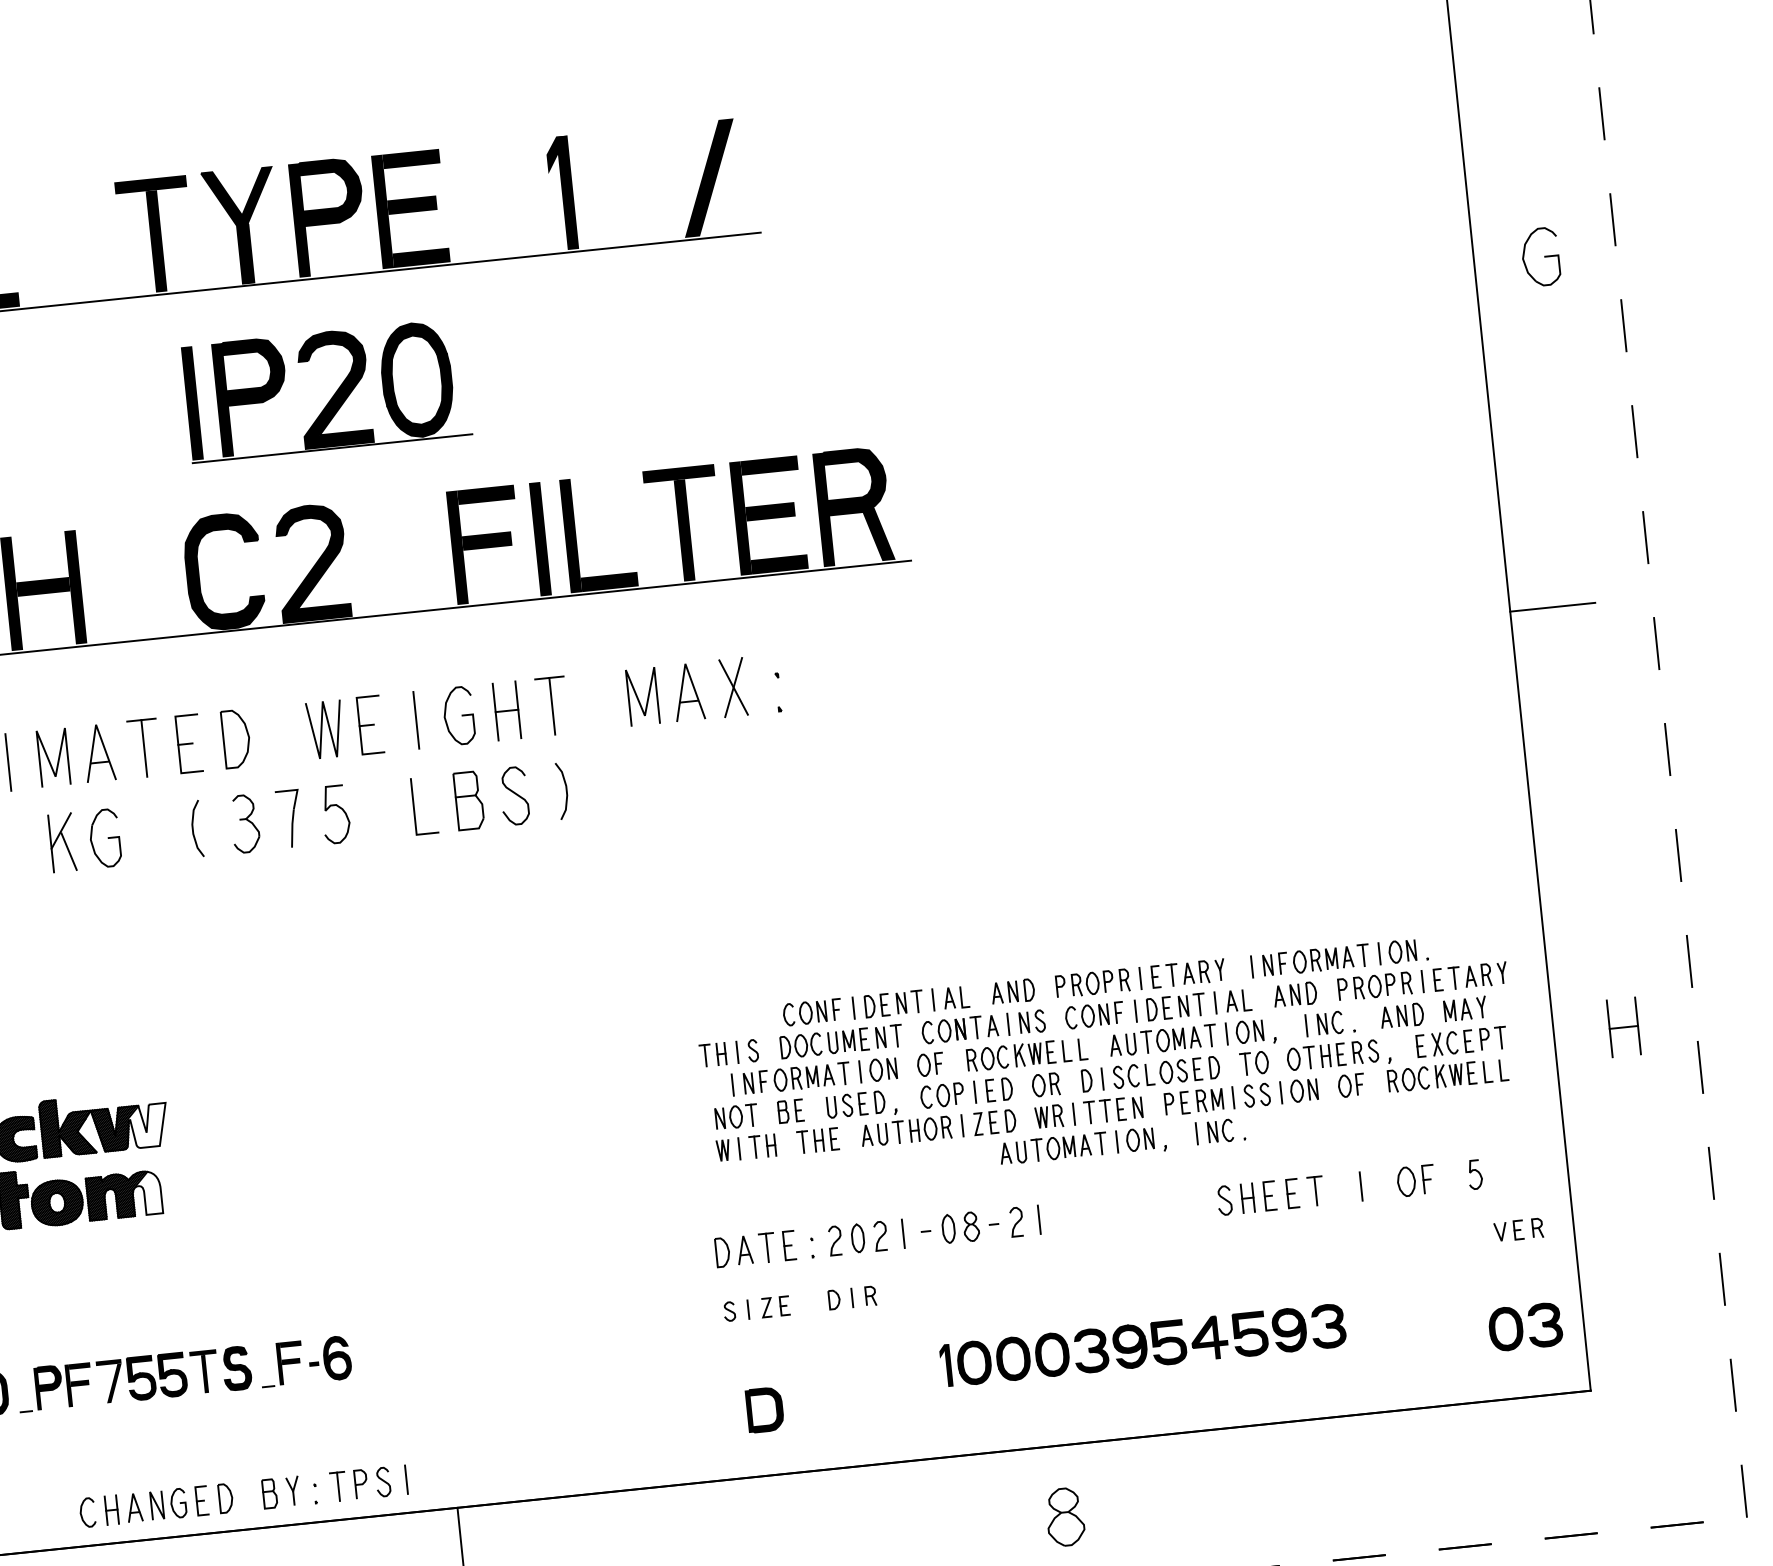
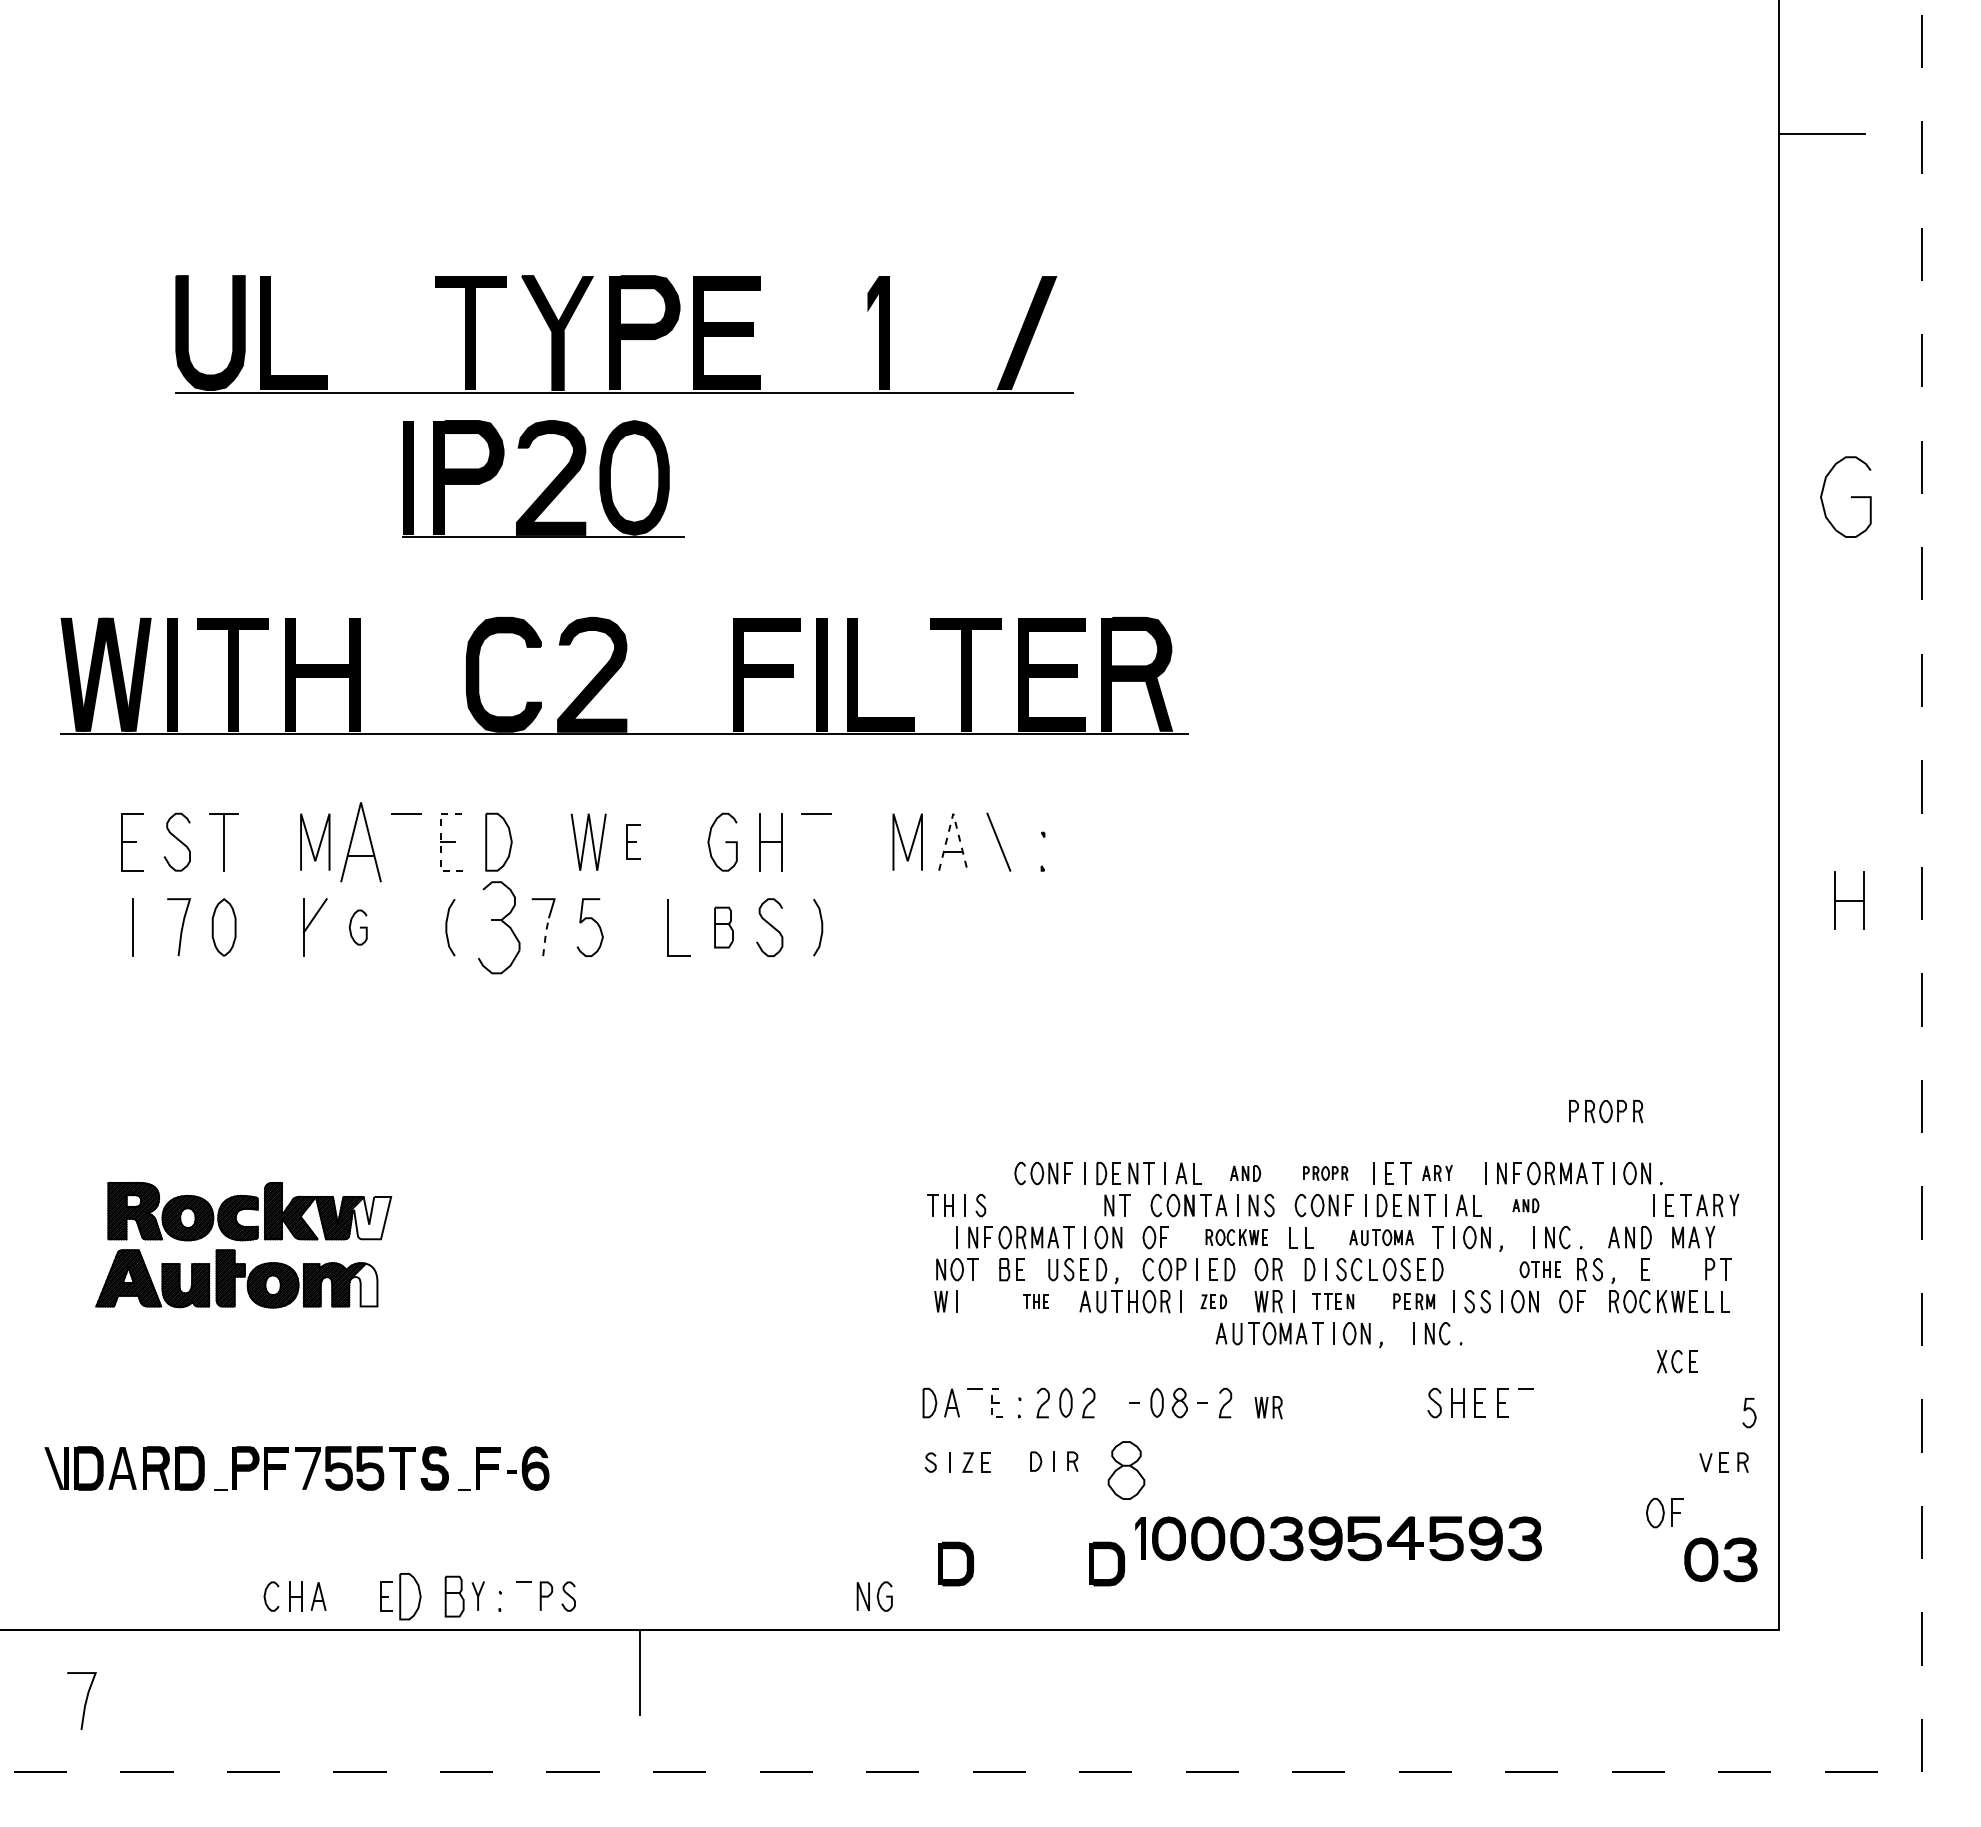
part: (1540, 256) -> (1845, 496), size x1.4
part: (333, 395) -> (549, 484), moved
line: (1552, 607) -> (1821, 846), removed
line: (685, 663) -> (953, 813), solid -> dashed
line: (733, 686) -> (998, 841), removed
line: (552, 705) -> (816, 841), removed
line: (415, 719) -> (679, 841), removed
part: (370, 725) -> (633, 842), size x0.6
line: (178, 744) -> (440, 841), solid -> dashed
line: (144, 747) -> (406, 841), removed
part: (98, 752) -> (360, 841), size x1.4
line: (8, 761) -> (269, 841), removed
part: (468, 800) -> (723, 927), size x0.7
part: (244, 823) -> (498, 927), size x1.6
line: (292, 827) -> (545, 936), solid -> dashed
part: (105, 838) -> (358, 927), size x0.6
line: (68, 852) -> (320, 937), removed
part: (1203, 971) -> (1437, 1173), size x0.7
part: (1092, 983) -> (1325, 1173), size x0.6
part: (1375, 986) -> (1606, 1111), moved
part: (1013, 991) -> (1245, 1173), size x0.7
part: (1294, 994) -> (1525, 1205), size x0.6
part: (1623, 1027) -> (1849, 900), moved
part: (1154, 1041) -> (1381, 1237), size x0.7
part: (1452, 1042) -> (1677, 1361), moved
part: (824, 1043) -> (1052, 1205), removed
part: (1010, 1056) -> (1236, 1237), size x0.7
part: (1316, 1056) -> (1540, 1269), size x0.7
part: (1254, 1063) -> (1478, 1269), removed
part: (1193, 1101) -> (1413, 1301), size x0.7
part: (1113, 1109) -> (1333, 1301), size x0.7
part: (994, 1122) -> (1213, 1301), size x0.6
part: (817, 1140) -> (1035, 1301), size x0.6
part: (762, 1146) -> (980, 1301), removed
curve: (1476, 1171) -> (1751, 1410), moved
part: (1415, 1181) -> (1664, 1513), moved
line: (1360, 1185) -> (1571, 1402), removed
line: (1316, 1190) -> (1526, 1402), removed
line: (1039, 1219) -> (1248, 1402), removed
part: (1059, 1222) -> (1268, 1407), added
line: (903, 1233) -> (1111, 1402), removed
line: (783, 1245) -> (991, 1402), solid -> dashed
line: (766, 1247) -> (974, 1402), removed
part: (914, 1393) -> (1106, 1563), added
line: (406, 1479) -> (592, 1596), removed
line: (338, 1486) -> (523, 1596), removed
part: (269, 1493) -> (454, 1596), size x1.4
part: (225, 1498) -> (410, 1596), size x1.6
part: (168, 1504) -> (874, 1596), moved
part: (1065, 1517) -> (1126, 1470), moved

